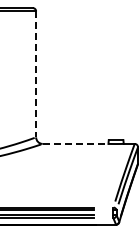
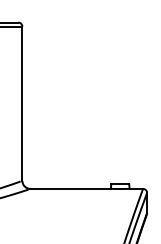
line: (36, 74) -> (22, 103), dashed -> solid
line: (75, 143) -> (70, 188), dashed -> solid

